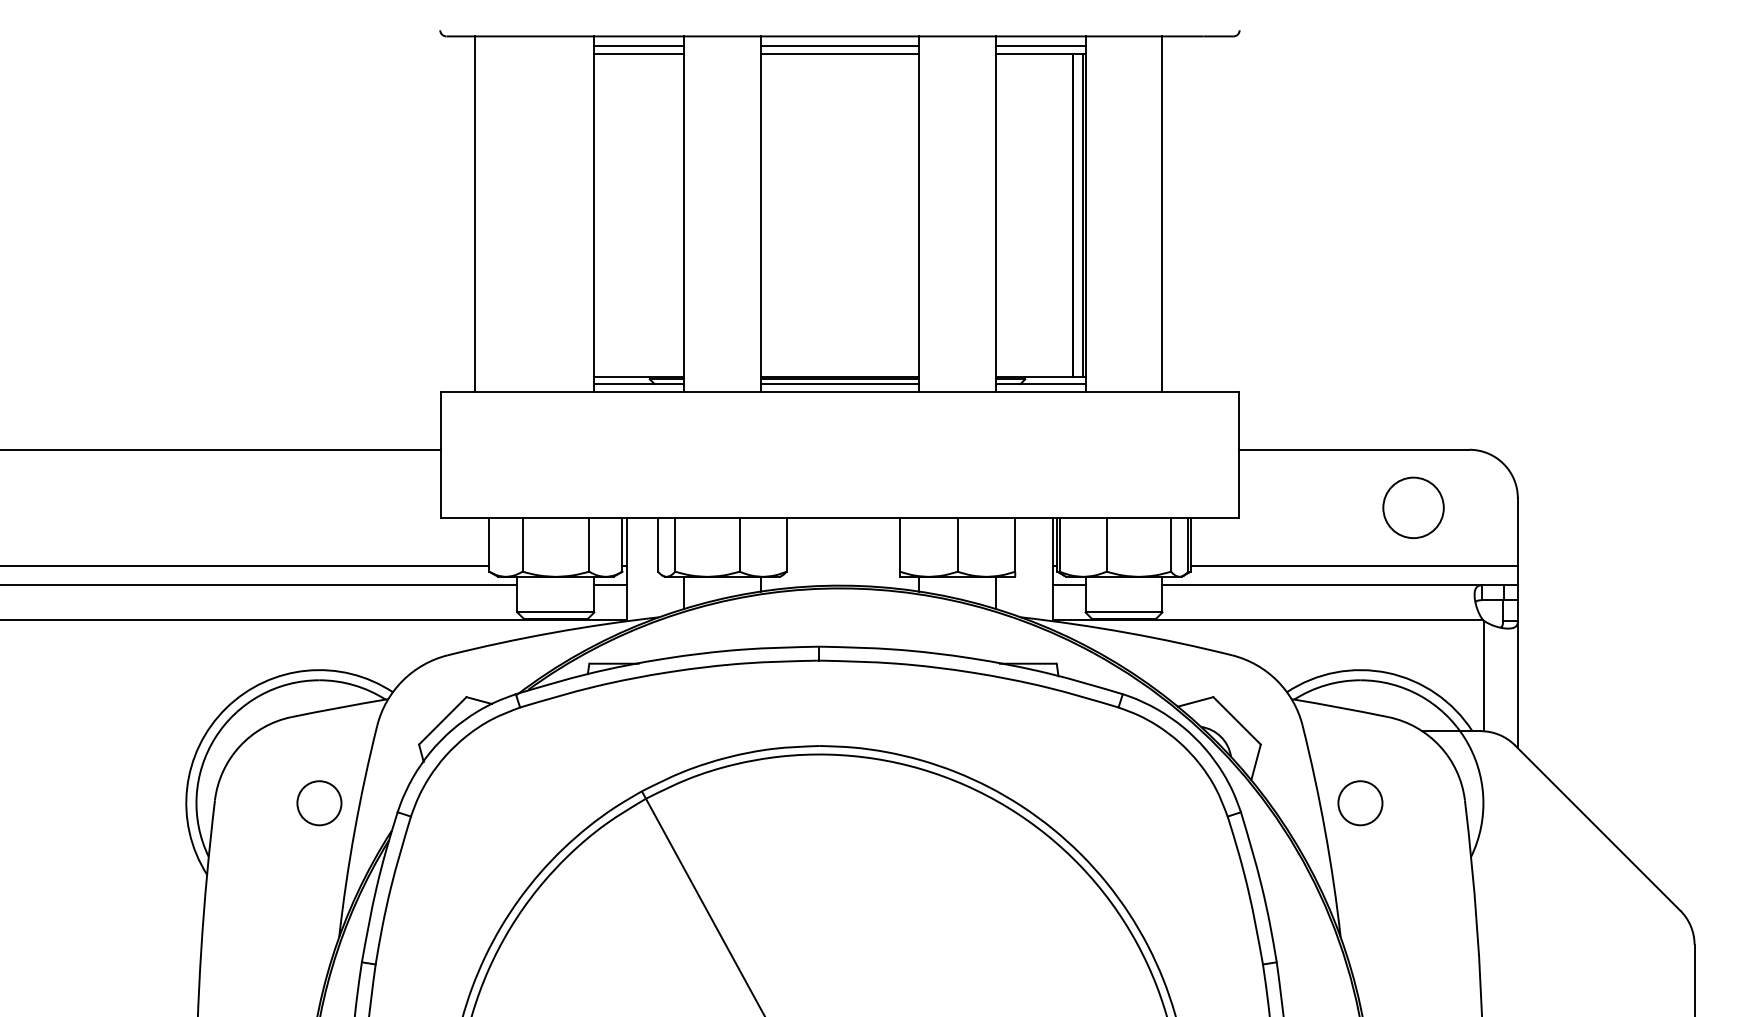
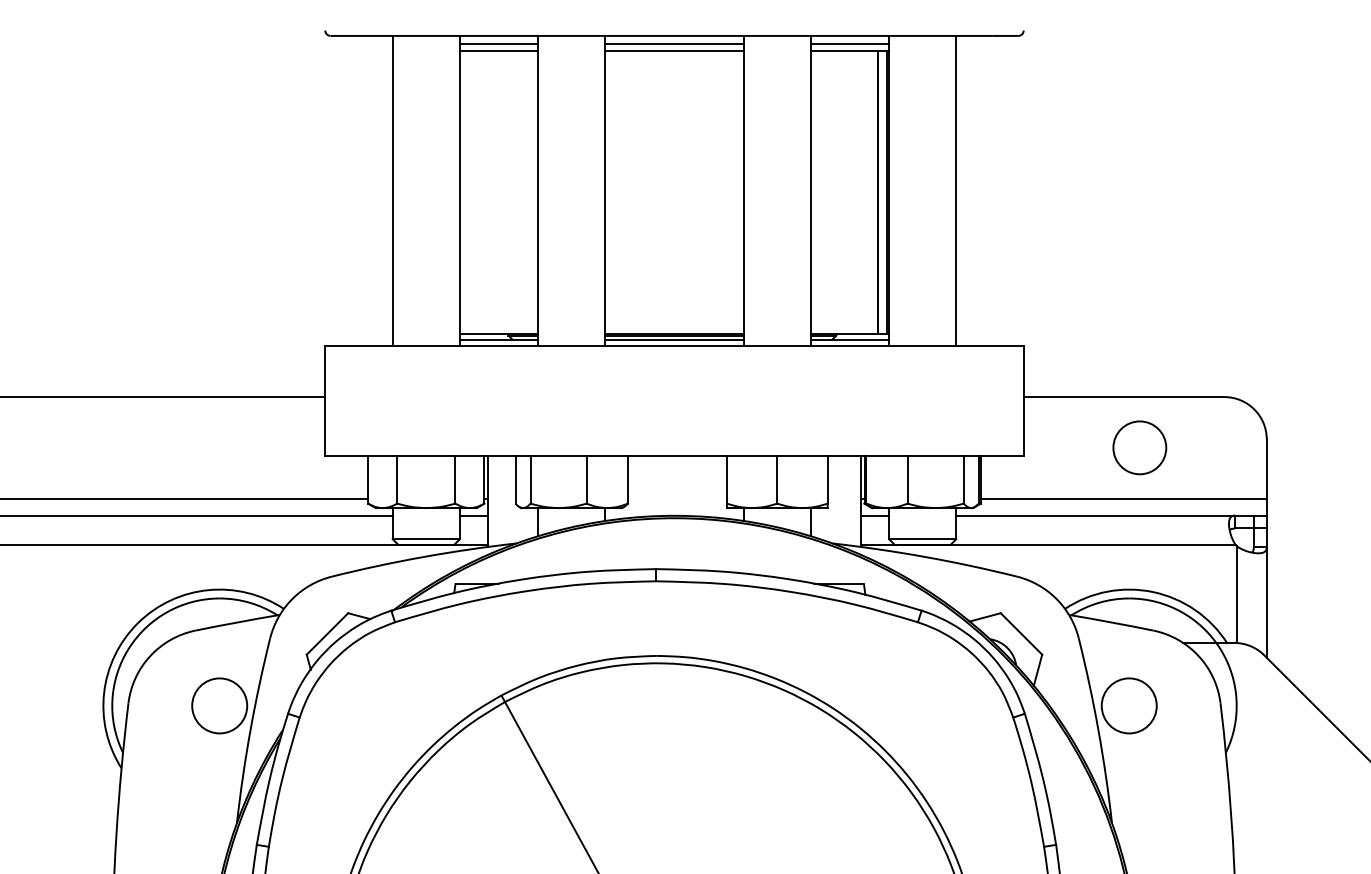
line: (475, 213) -> (392, 190), moved
circle: (1413, 507) -> (1139, 447), moved
circle: (318, 802) -> (218, 705), size x1.43
circle: (1359, 802) -> (1128, 705), size x1.43

